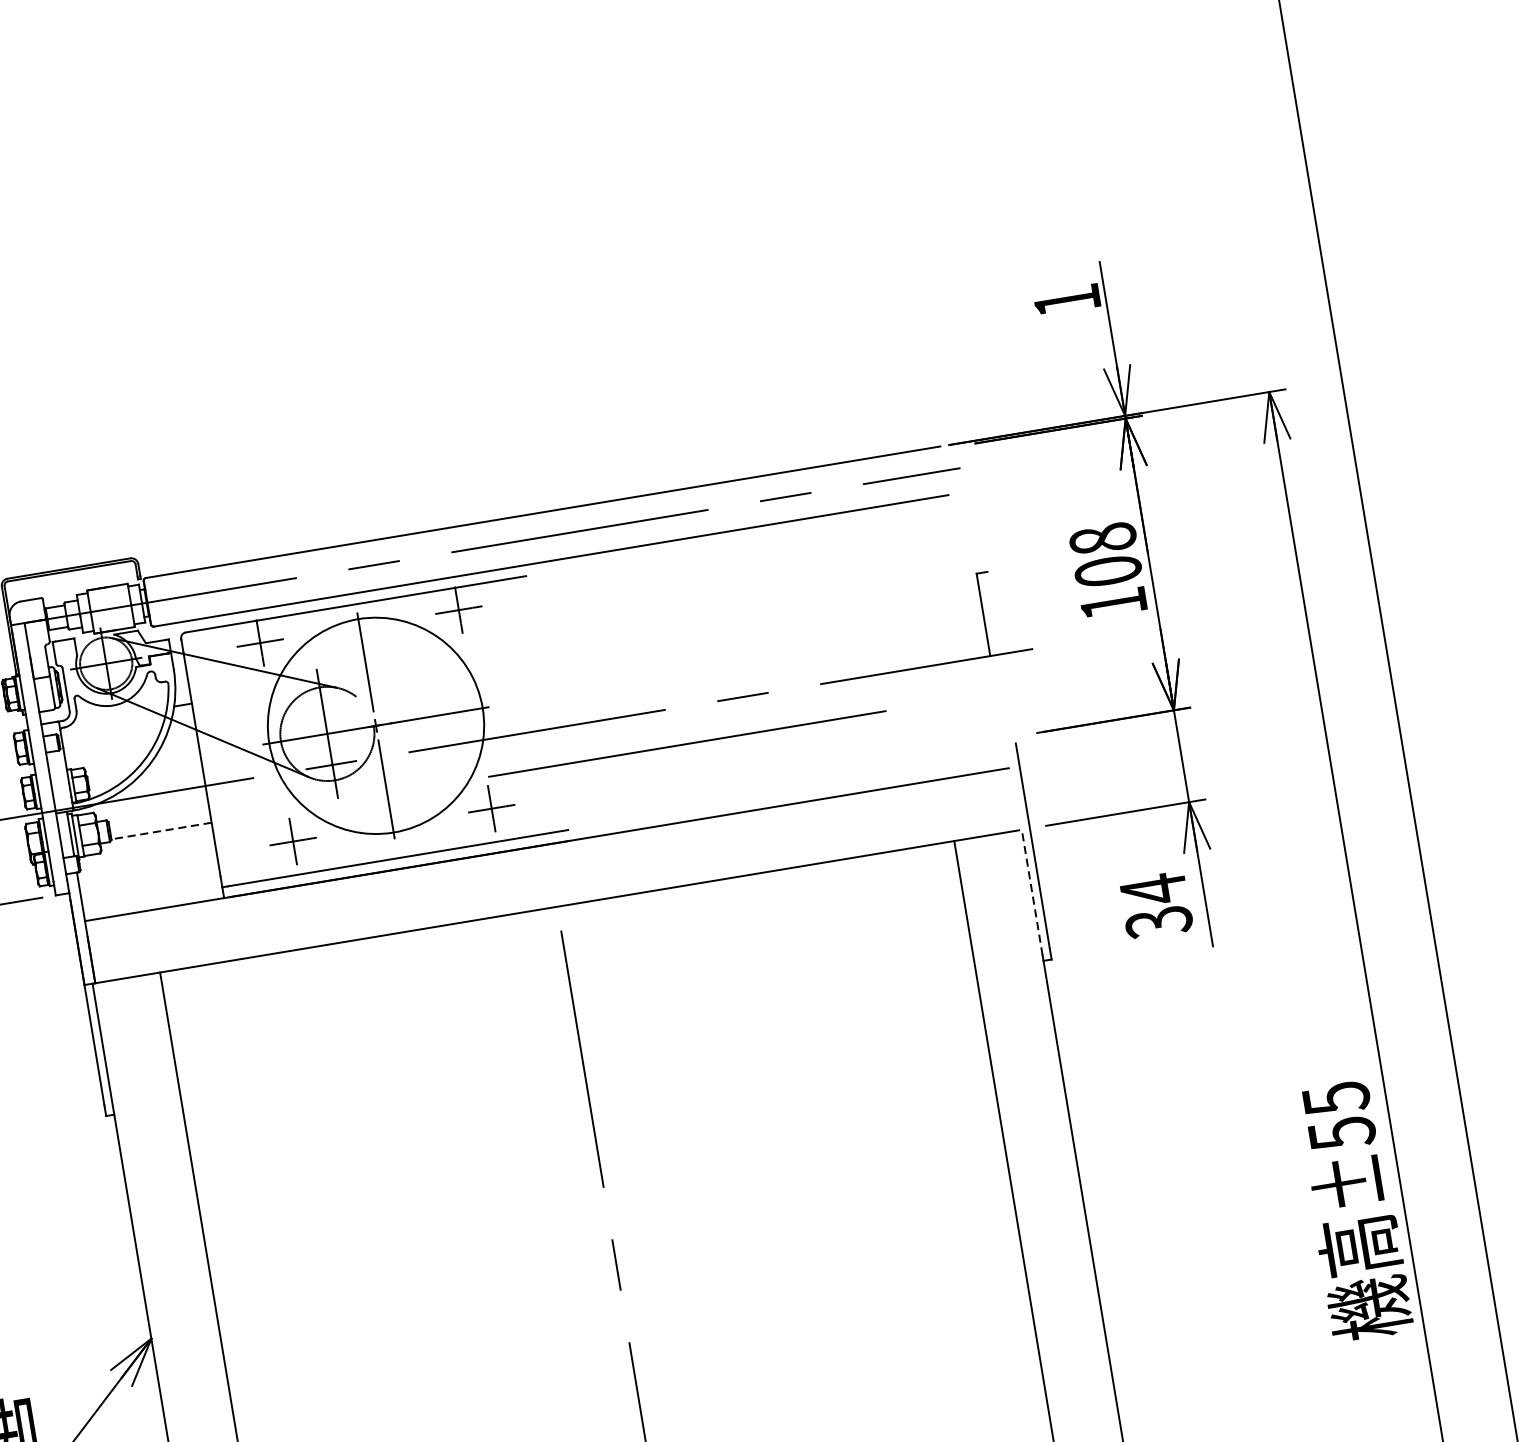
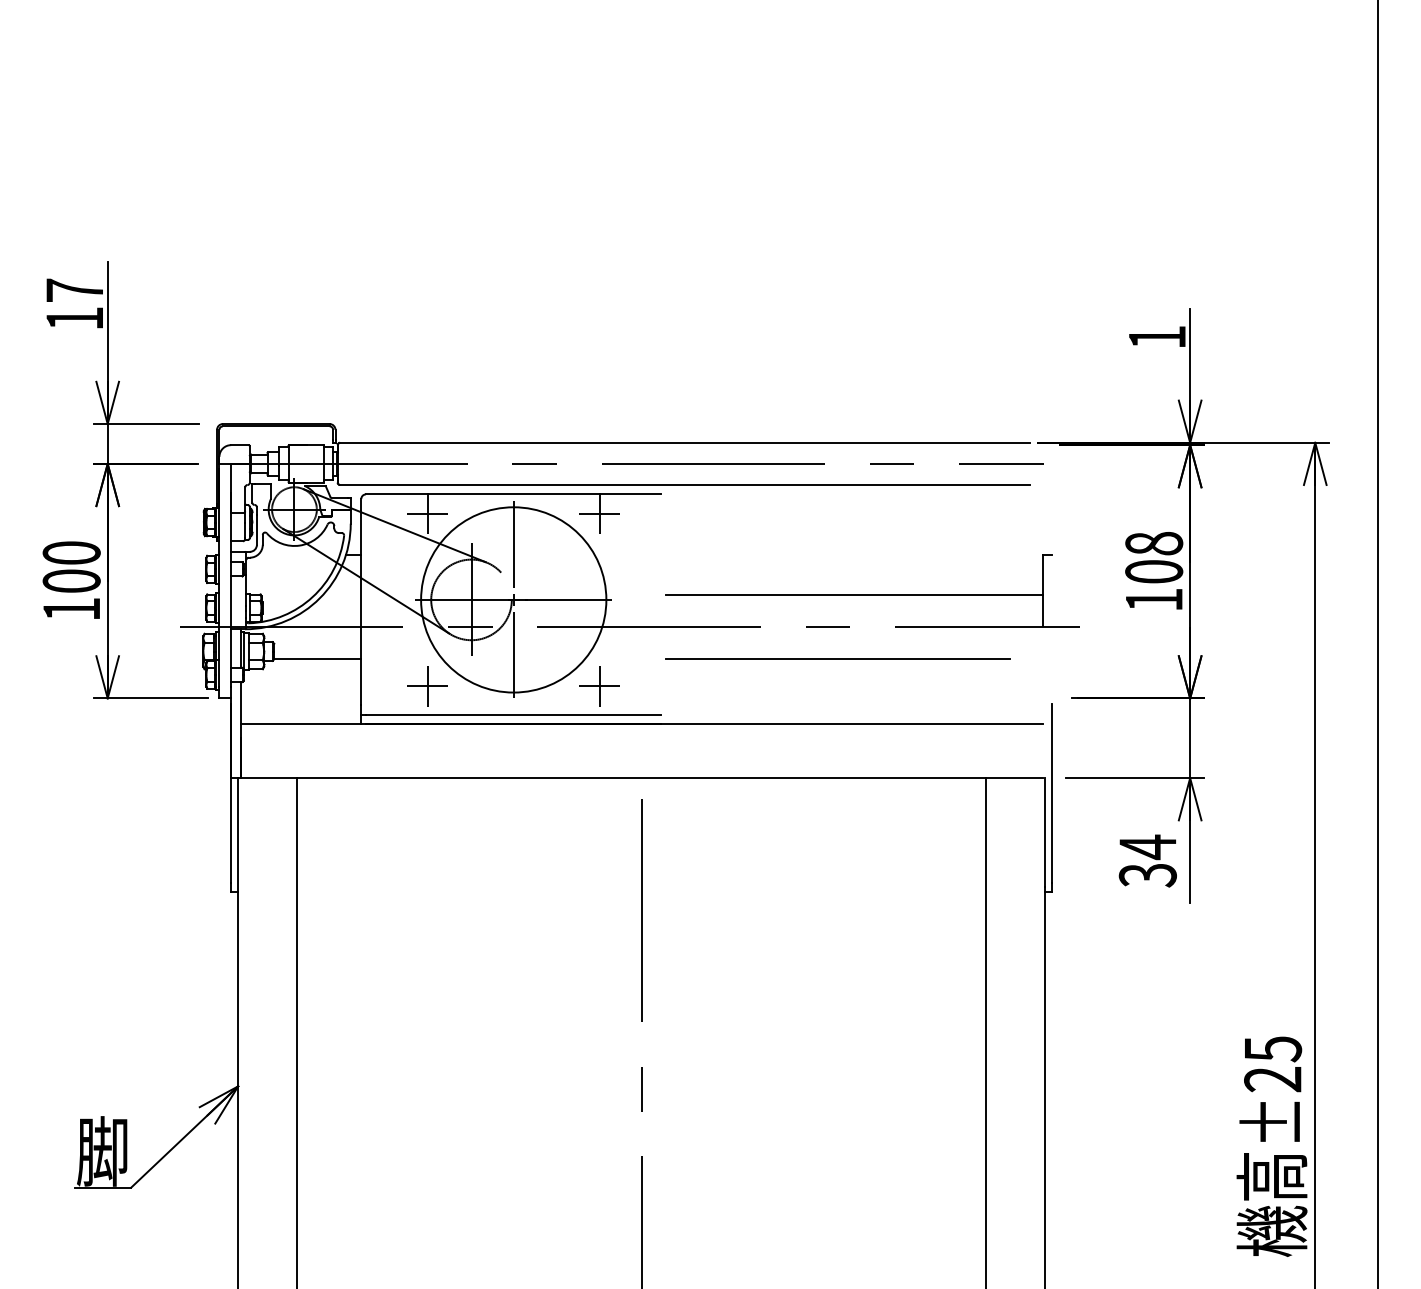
line: (767, 655) -> (854, 595), added
line: (686, 743) -> (837, 658), moved
line: (161, 830) -> (317, 658), dashed -> solid
line: (1031, 892) -> (1044, 832), dashed -> solid
text: (1342, 1133) -> (1273, 1079), ±55 -> ±25

